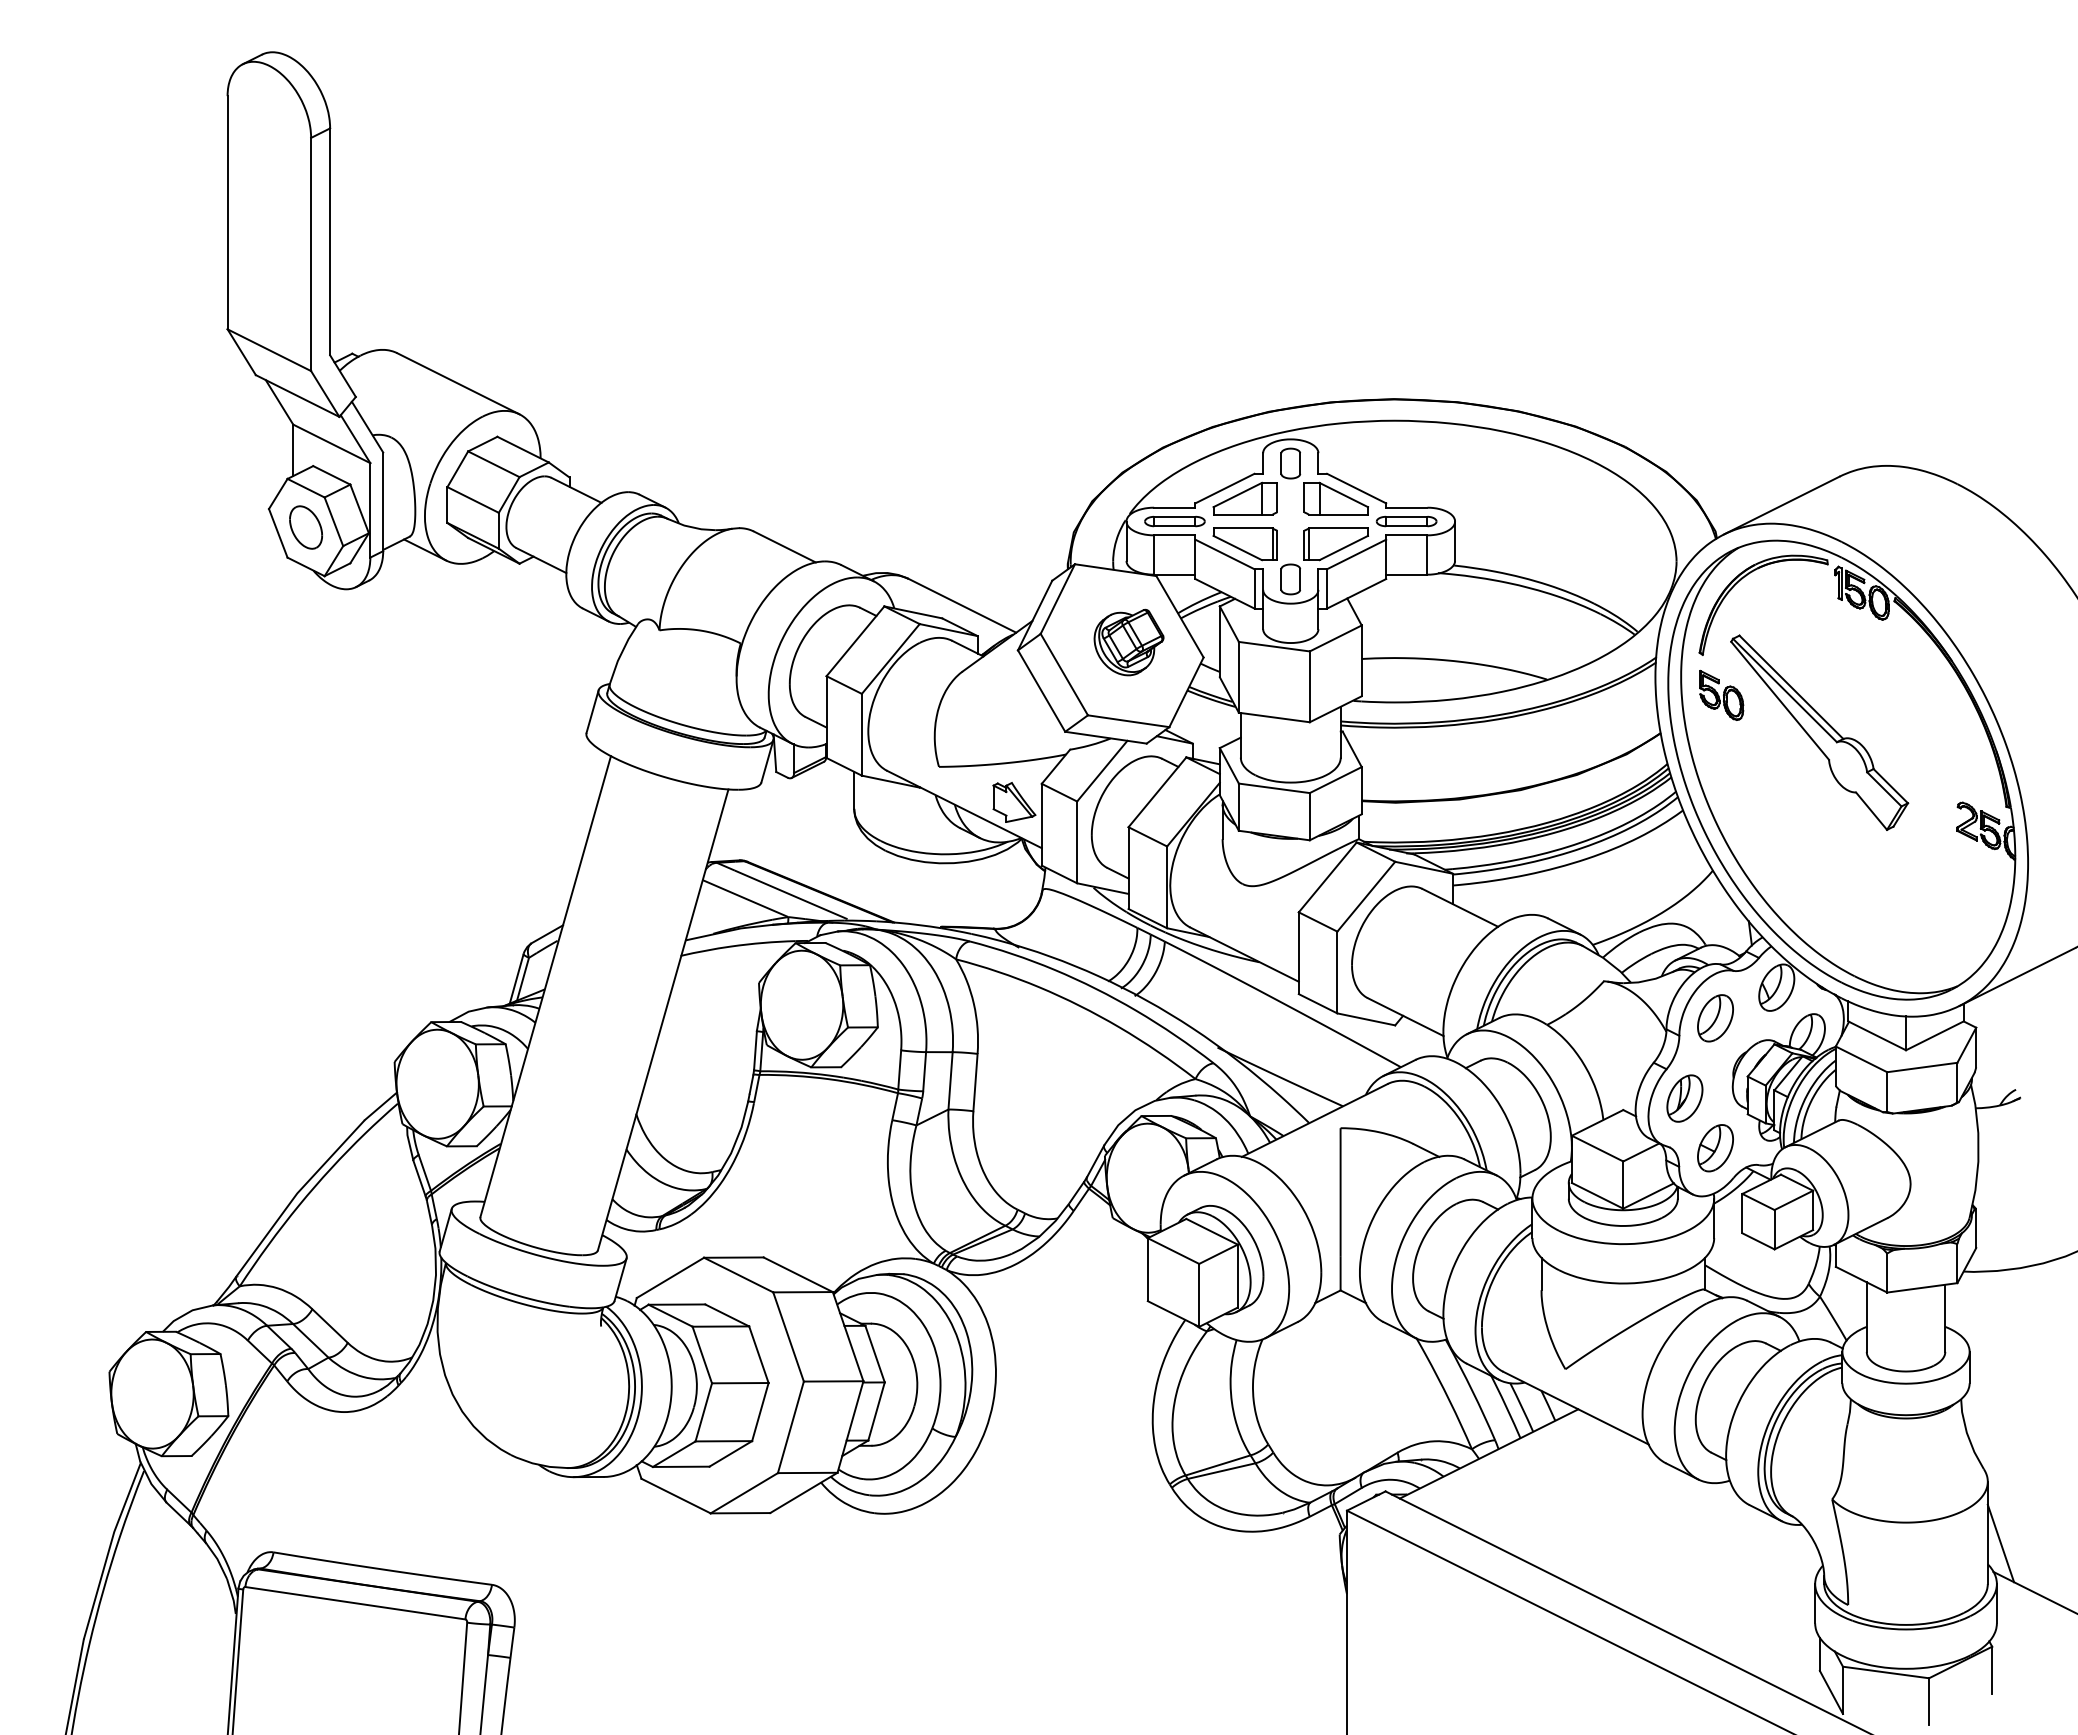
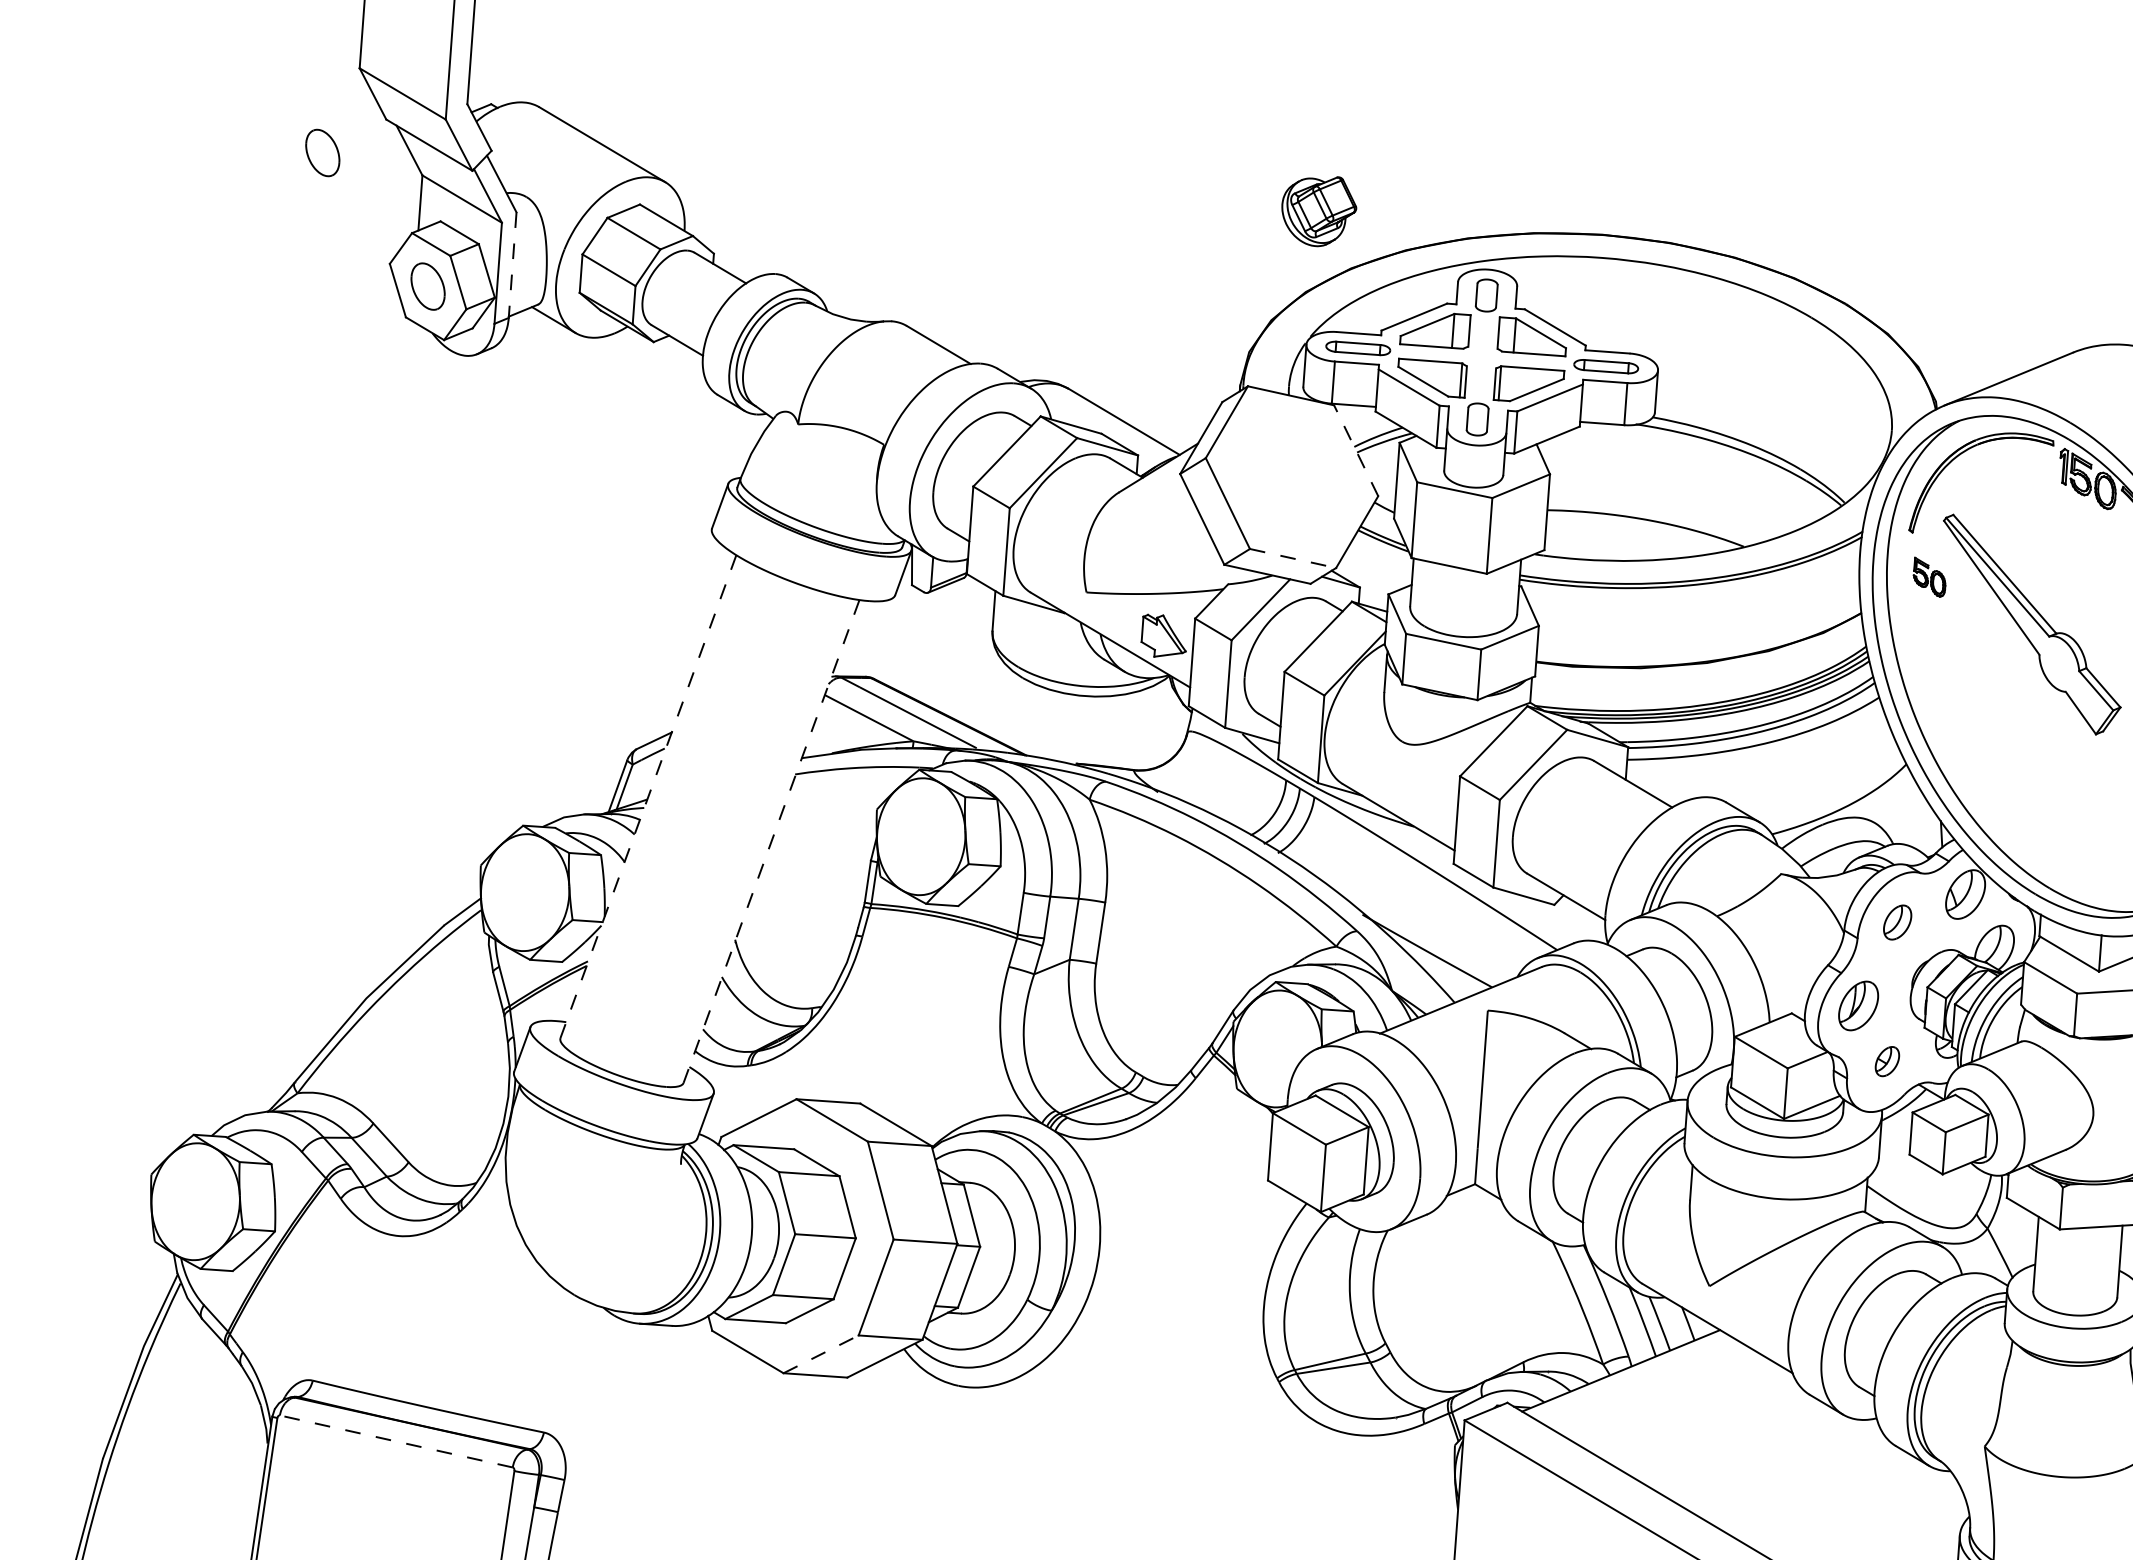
part: (198, 410) -> (322, 152), added
line: (383, 502) -> (512, 265), solid -> dashed
line: (1179, 616) -> (1355, 450), solid -> dashed
part: (1128, 642) -> (1318, 211), moved
part: (1721, 694) -> (1929, 576), size x0.7
line: (1129, 721) -> (1293, 558), solid -> dashed
line: (545, 986) -> (648, 796), solid -> dashed
part: (1715, 1018) -> (1897, 922), size x0.7
line: (663, 1020) -> (771, 842), solid -> dashed
part: (1715, 1148) -> (1887, 1061), size x0.6
line: (744, 1492) -> (821, 1353), solid -> dashed
line: (354, 1603) -> (395, 1441), solid -> dashed

